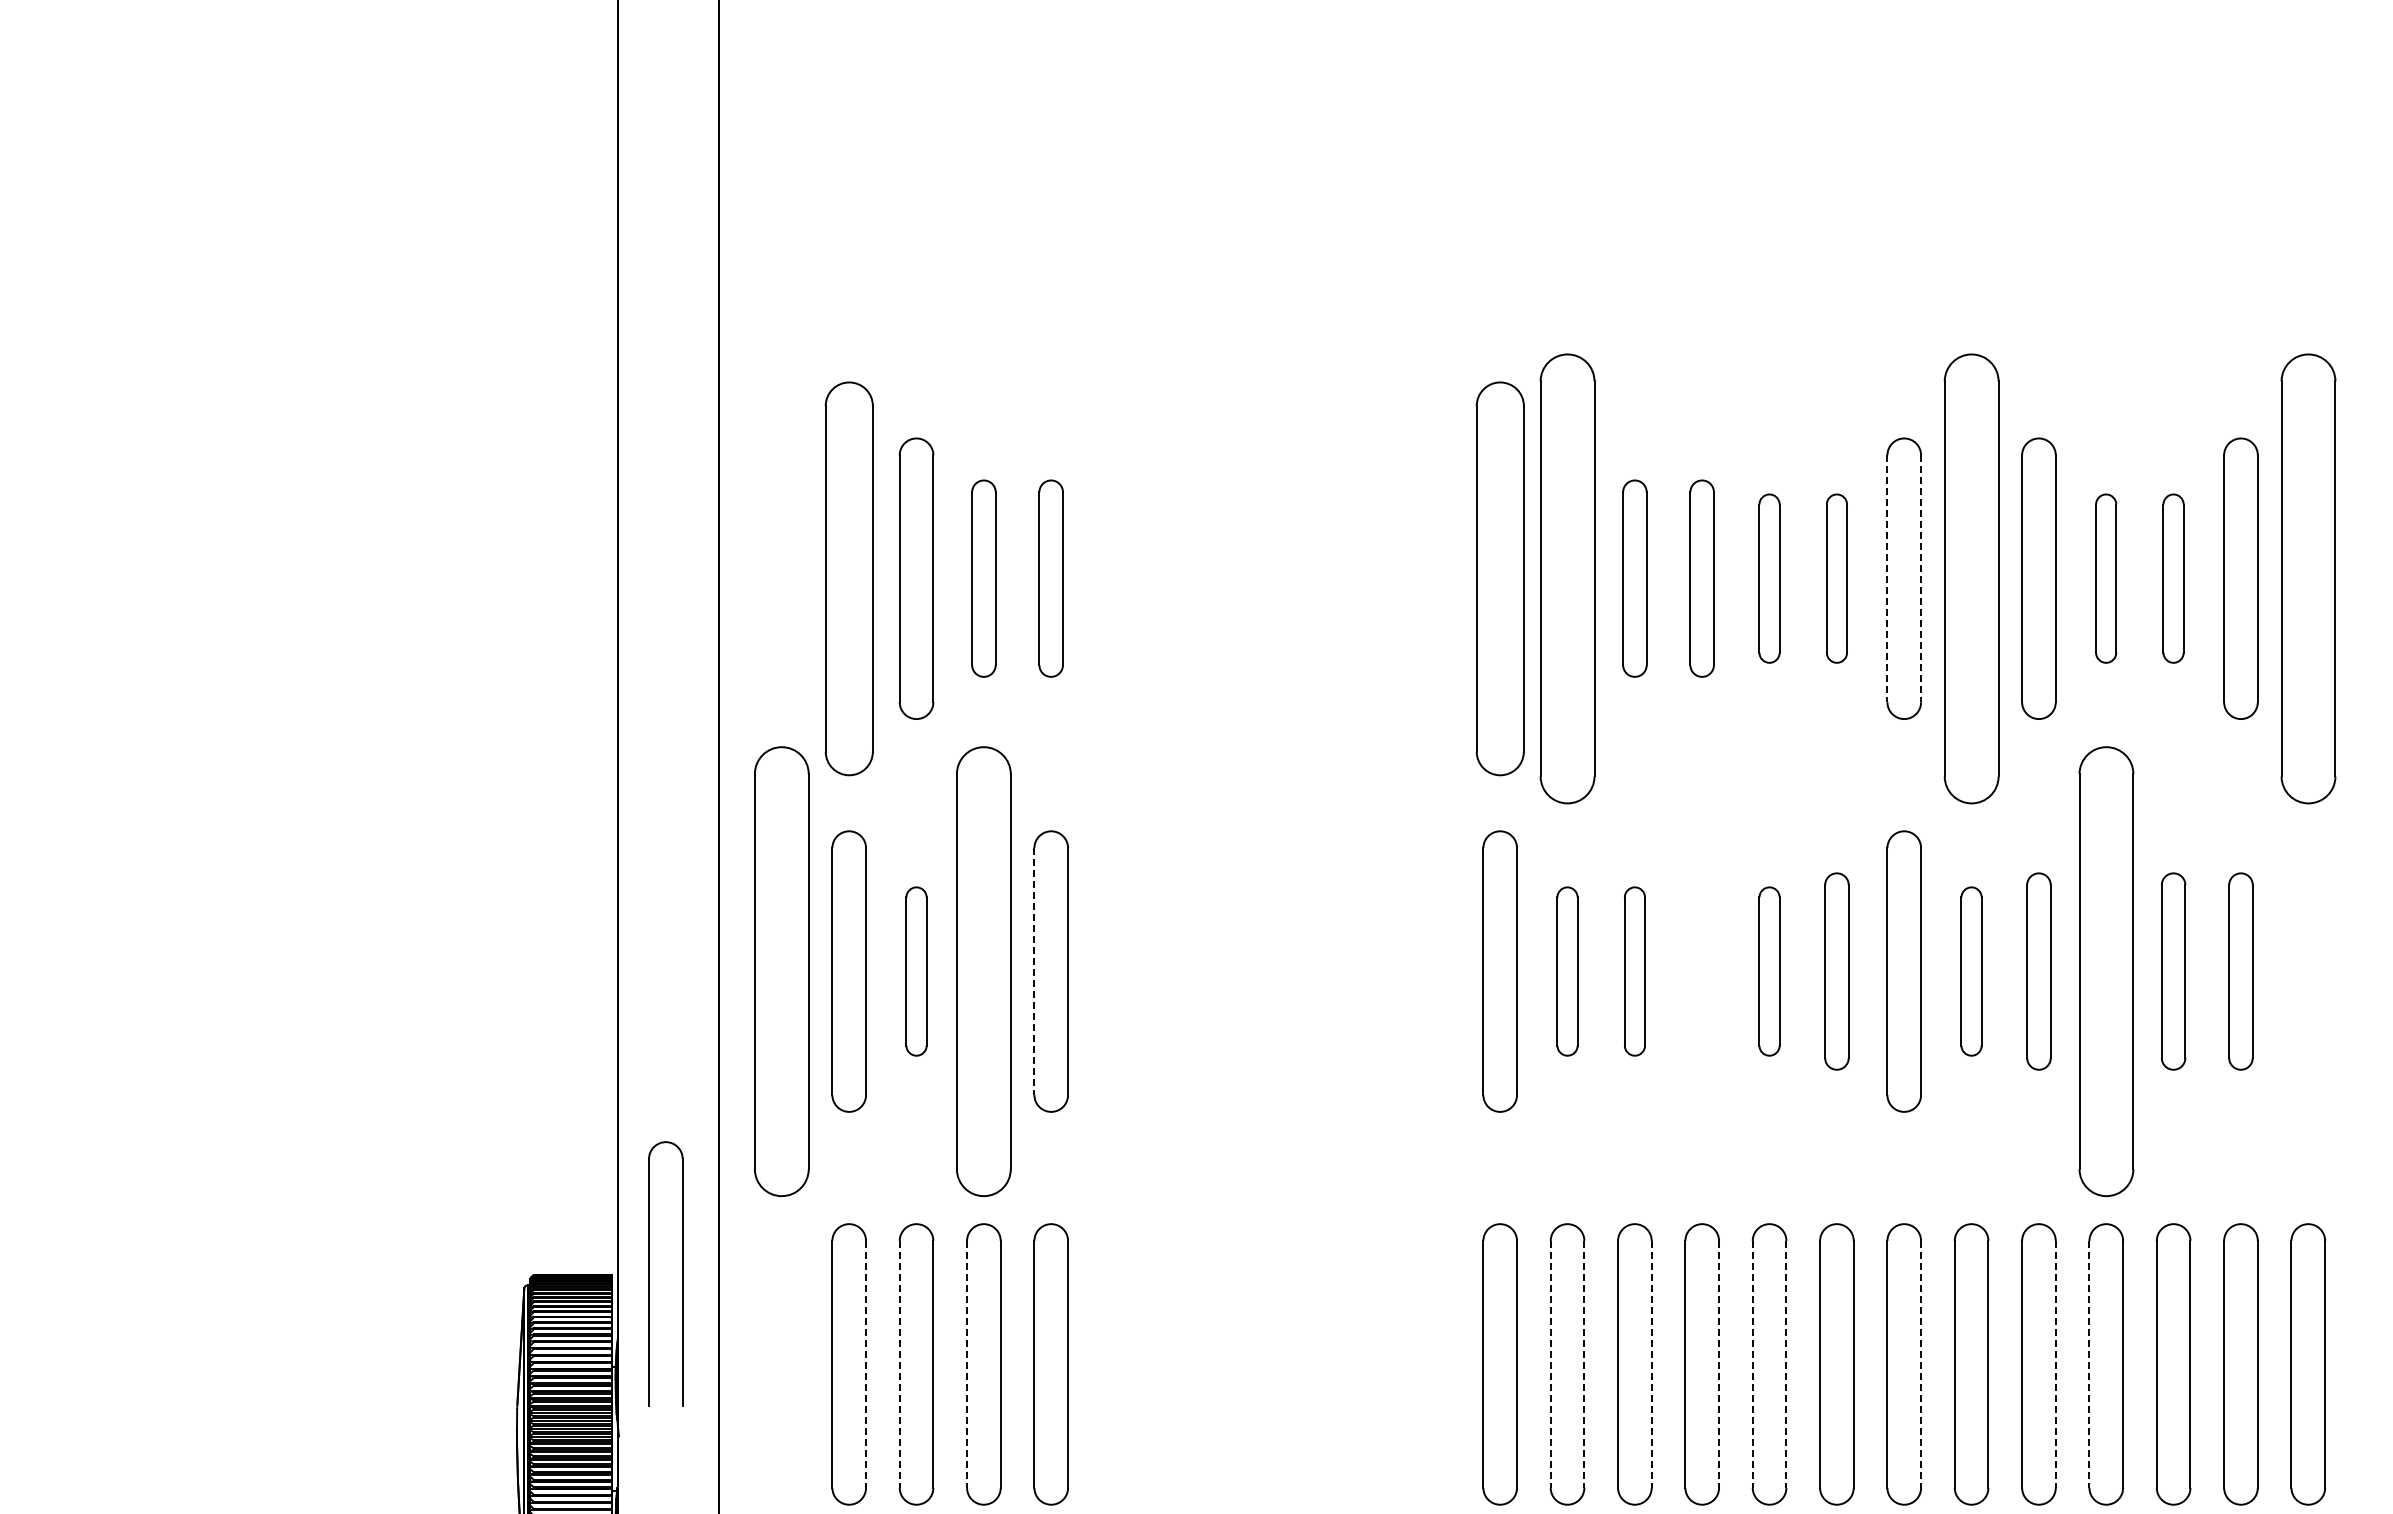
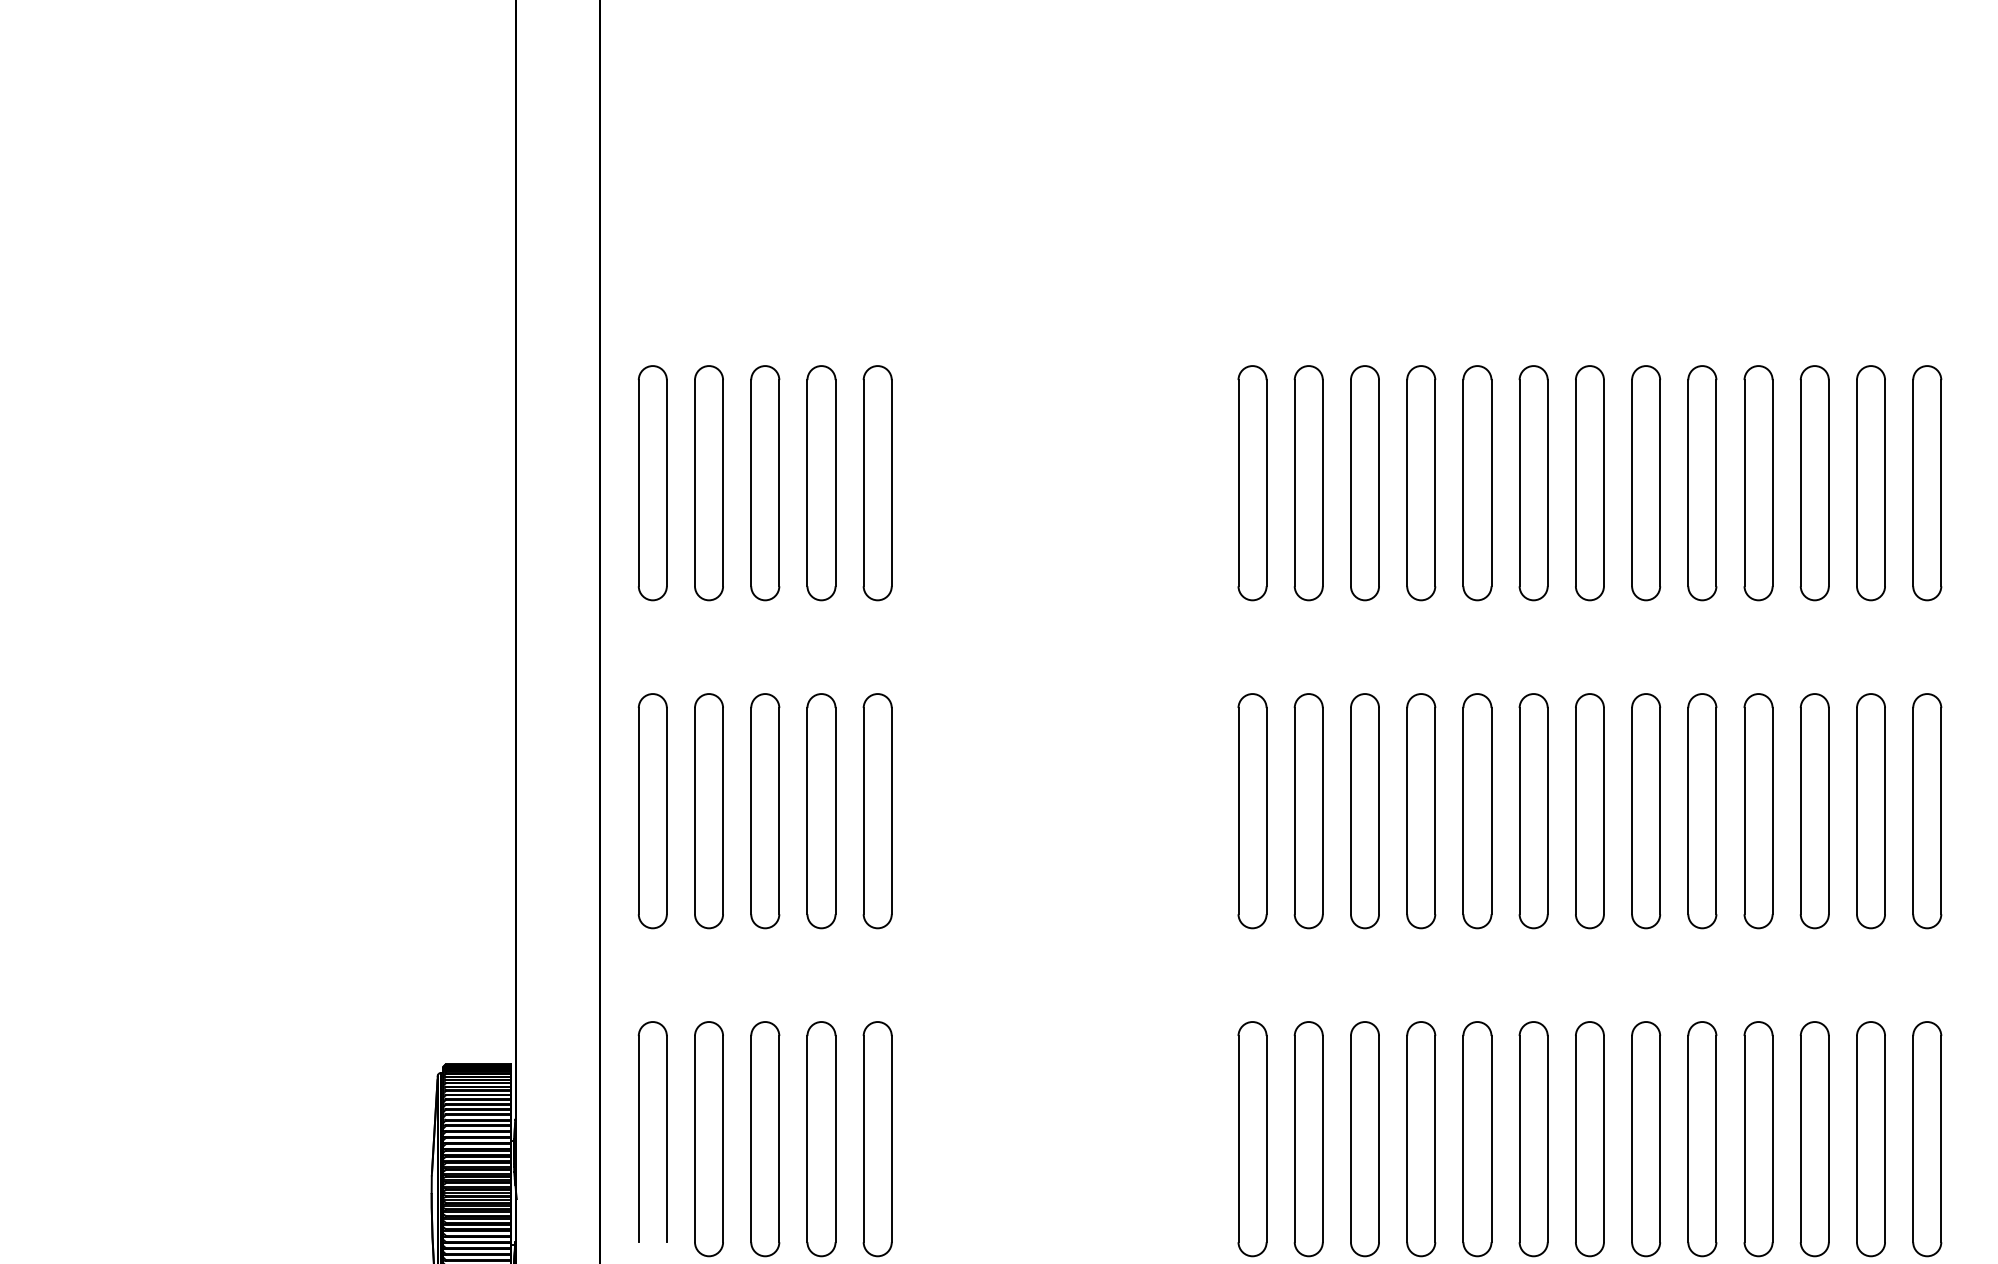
part: (781, 578) -> (652, 482), added
part: (848, 578) -> (708, 482), size x0.71
part: (983, 578) -> (821, 482), size x1.43
part: (1050, 578) -> (877, 482), size x1.43
part: (1499, 578) -> (1251, 482), size x0.71
part: (1567, 578) -> (1308, 482), size x0.62
part: (1634, 578) -> (1364, 482), size x1.43
part: (1701, 578) -> (1420, 482), size x1.43
part: (1769, 578) -> (1477, 482), size x1.67
part: (1836, 578) -> (1533, 482), size x1.67
part: (1971, 578) -> (1646, 482), size x0.62
part: (2105, 578) -> (1757, 482), size x1.67
part: (2173, 578) -> (1814, 482), size x1.67
part: (2307, 578) -> (1926, 482), size x0.62
line: (1887, 579) -> (1575, 483), dashed -> solid
line: (1921, 579) -> (1604, 483), dashed -> solid
part: (781, 971) -> (652, 811), size x0.62
part: (916, 971) -> (765, 811), size x1.67
part: (983, 971) -> (821, 811), size x0.62
part: (1567, 971) -> (1308, 811), size x1.67
part: (1634, 971) -> (1364, 811), size x1.67
part: (1701, 971) -> (1420, 811), added
part: (1769, 971) -> (1477, 811), size x1.67
part: (1836, 971) -> (1533, 811), size x1.43
part: (1971, 971) -> (1646, 811), size x1.67
part: (2038, 971) -> (1701, 811), size x1.43
part: (2105, 971) -> (1757, 811), size x0.62
part: (2173, 971) -> (1814, 811), size x1.43
part: (2240, 971) -> (1870, 811), size x1.43
part: (2307, 971) -> (1926, 811), added
line: (1034, 972) -> (863, 811), dashed -> solid
part: (649, 1273) -> (639, 1131), moved
line: (866, 1364) -> (723, 1139), dashed -> solid
line: (899, 1364) -> (751, 1139), dashed -> solid
line: (967, 1364) -> (807, 1139), dashed -> solid
line: (1550, 1364) -> (1294, 1139), dashed -> solid
line: (1584, 1364) -> (1322, 1139), dashed -> solid
line: (1651, 1364) -> (1378, 1139), dashed -> solid
line: (1719, 1364) -> (1435, 1139), dashed -> solid
line: (1752, 1364) -> (1463, 1139), dashed -> solid
line: (1786, 1364) -> (1491, 1139), dashed -> solid
line: (1921, 1364) -> (1604, 1139), dashed -> solid
line: (2055, 1364) -> (1716, 1139), dashed -> solid
line: (2089, 1364) -> (1744, 1139), dashed -> solid

